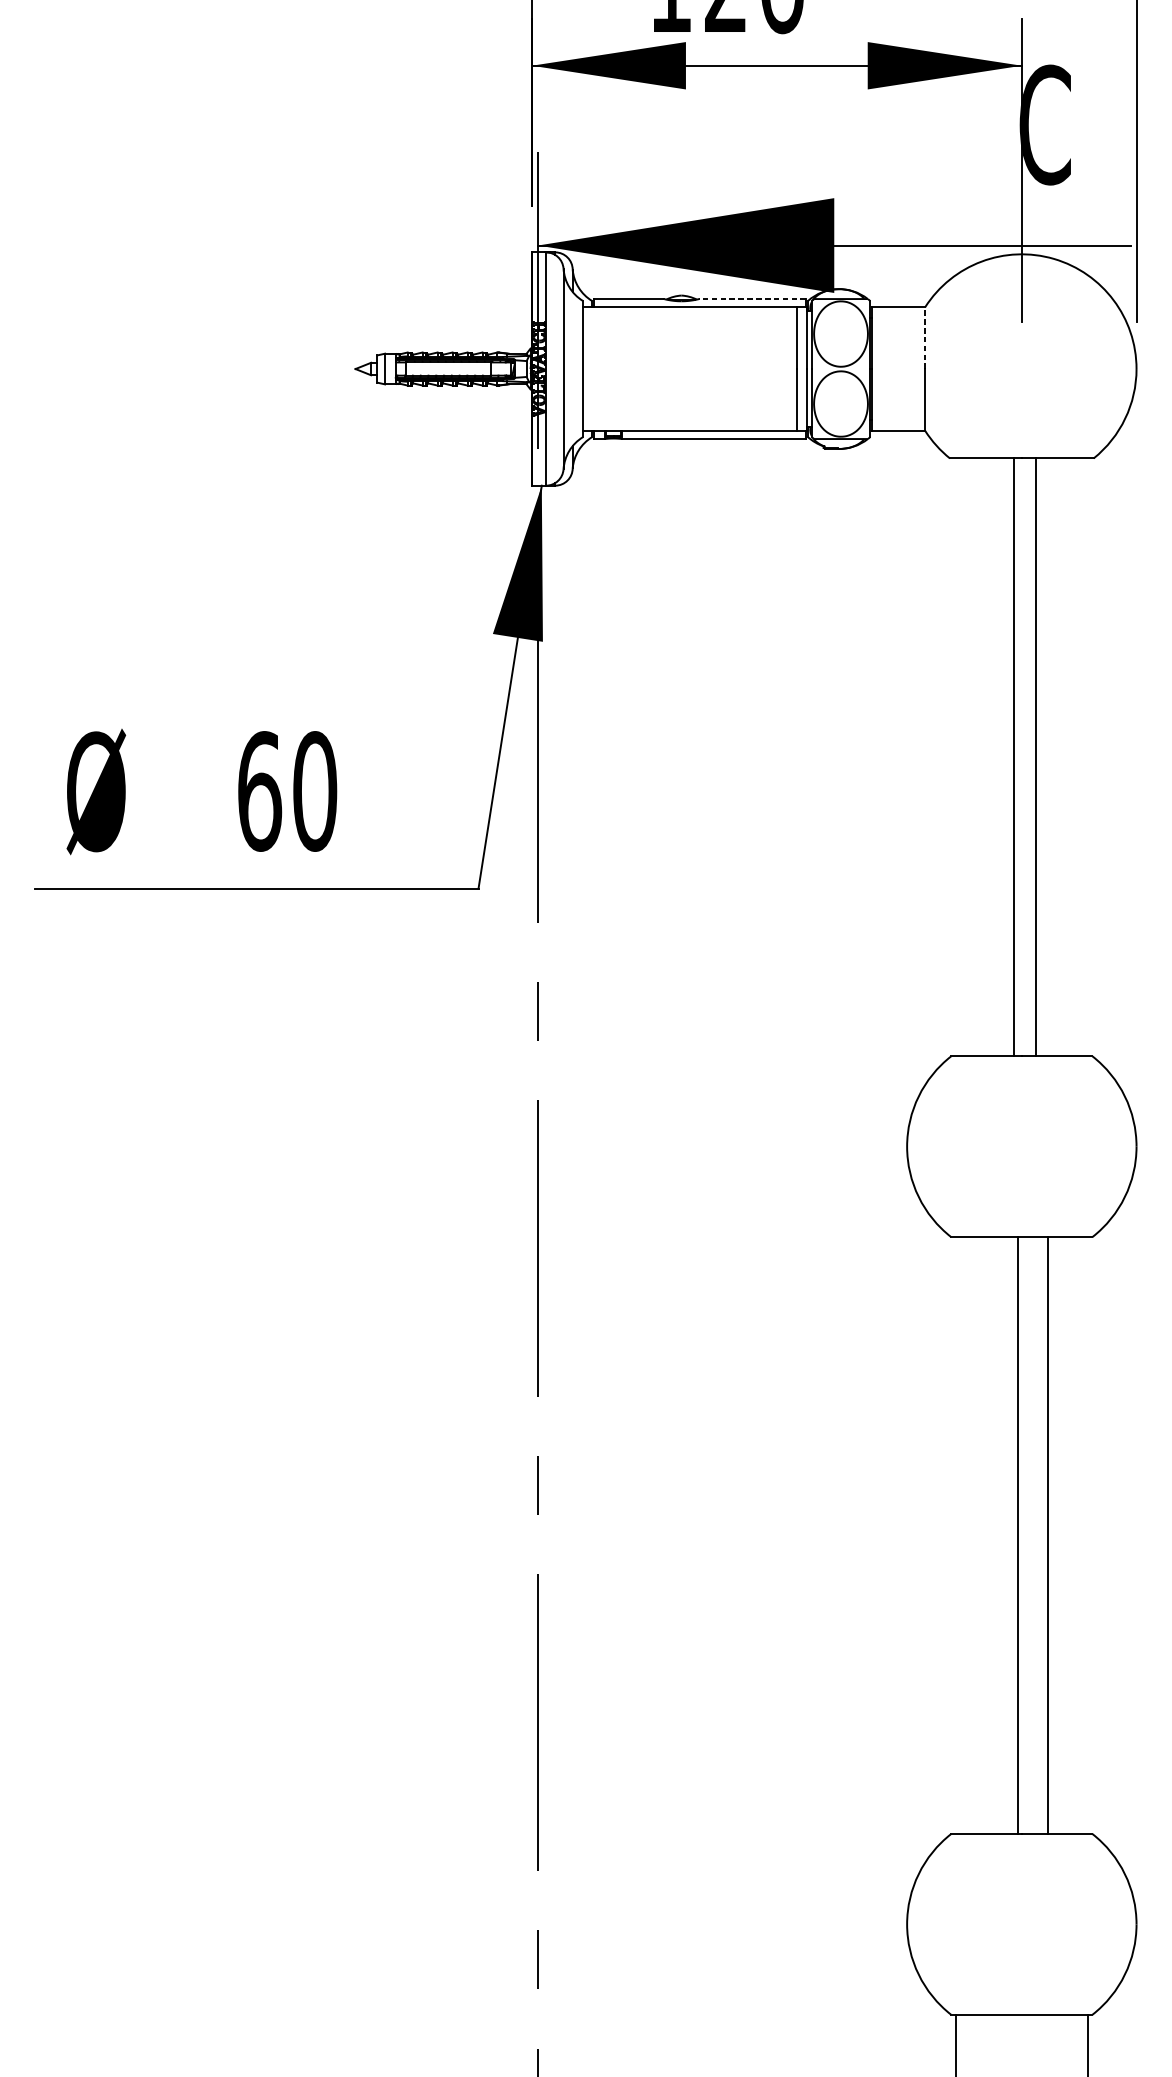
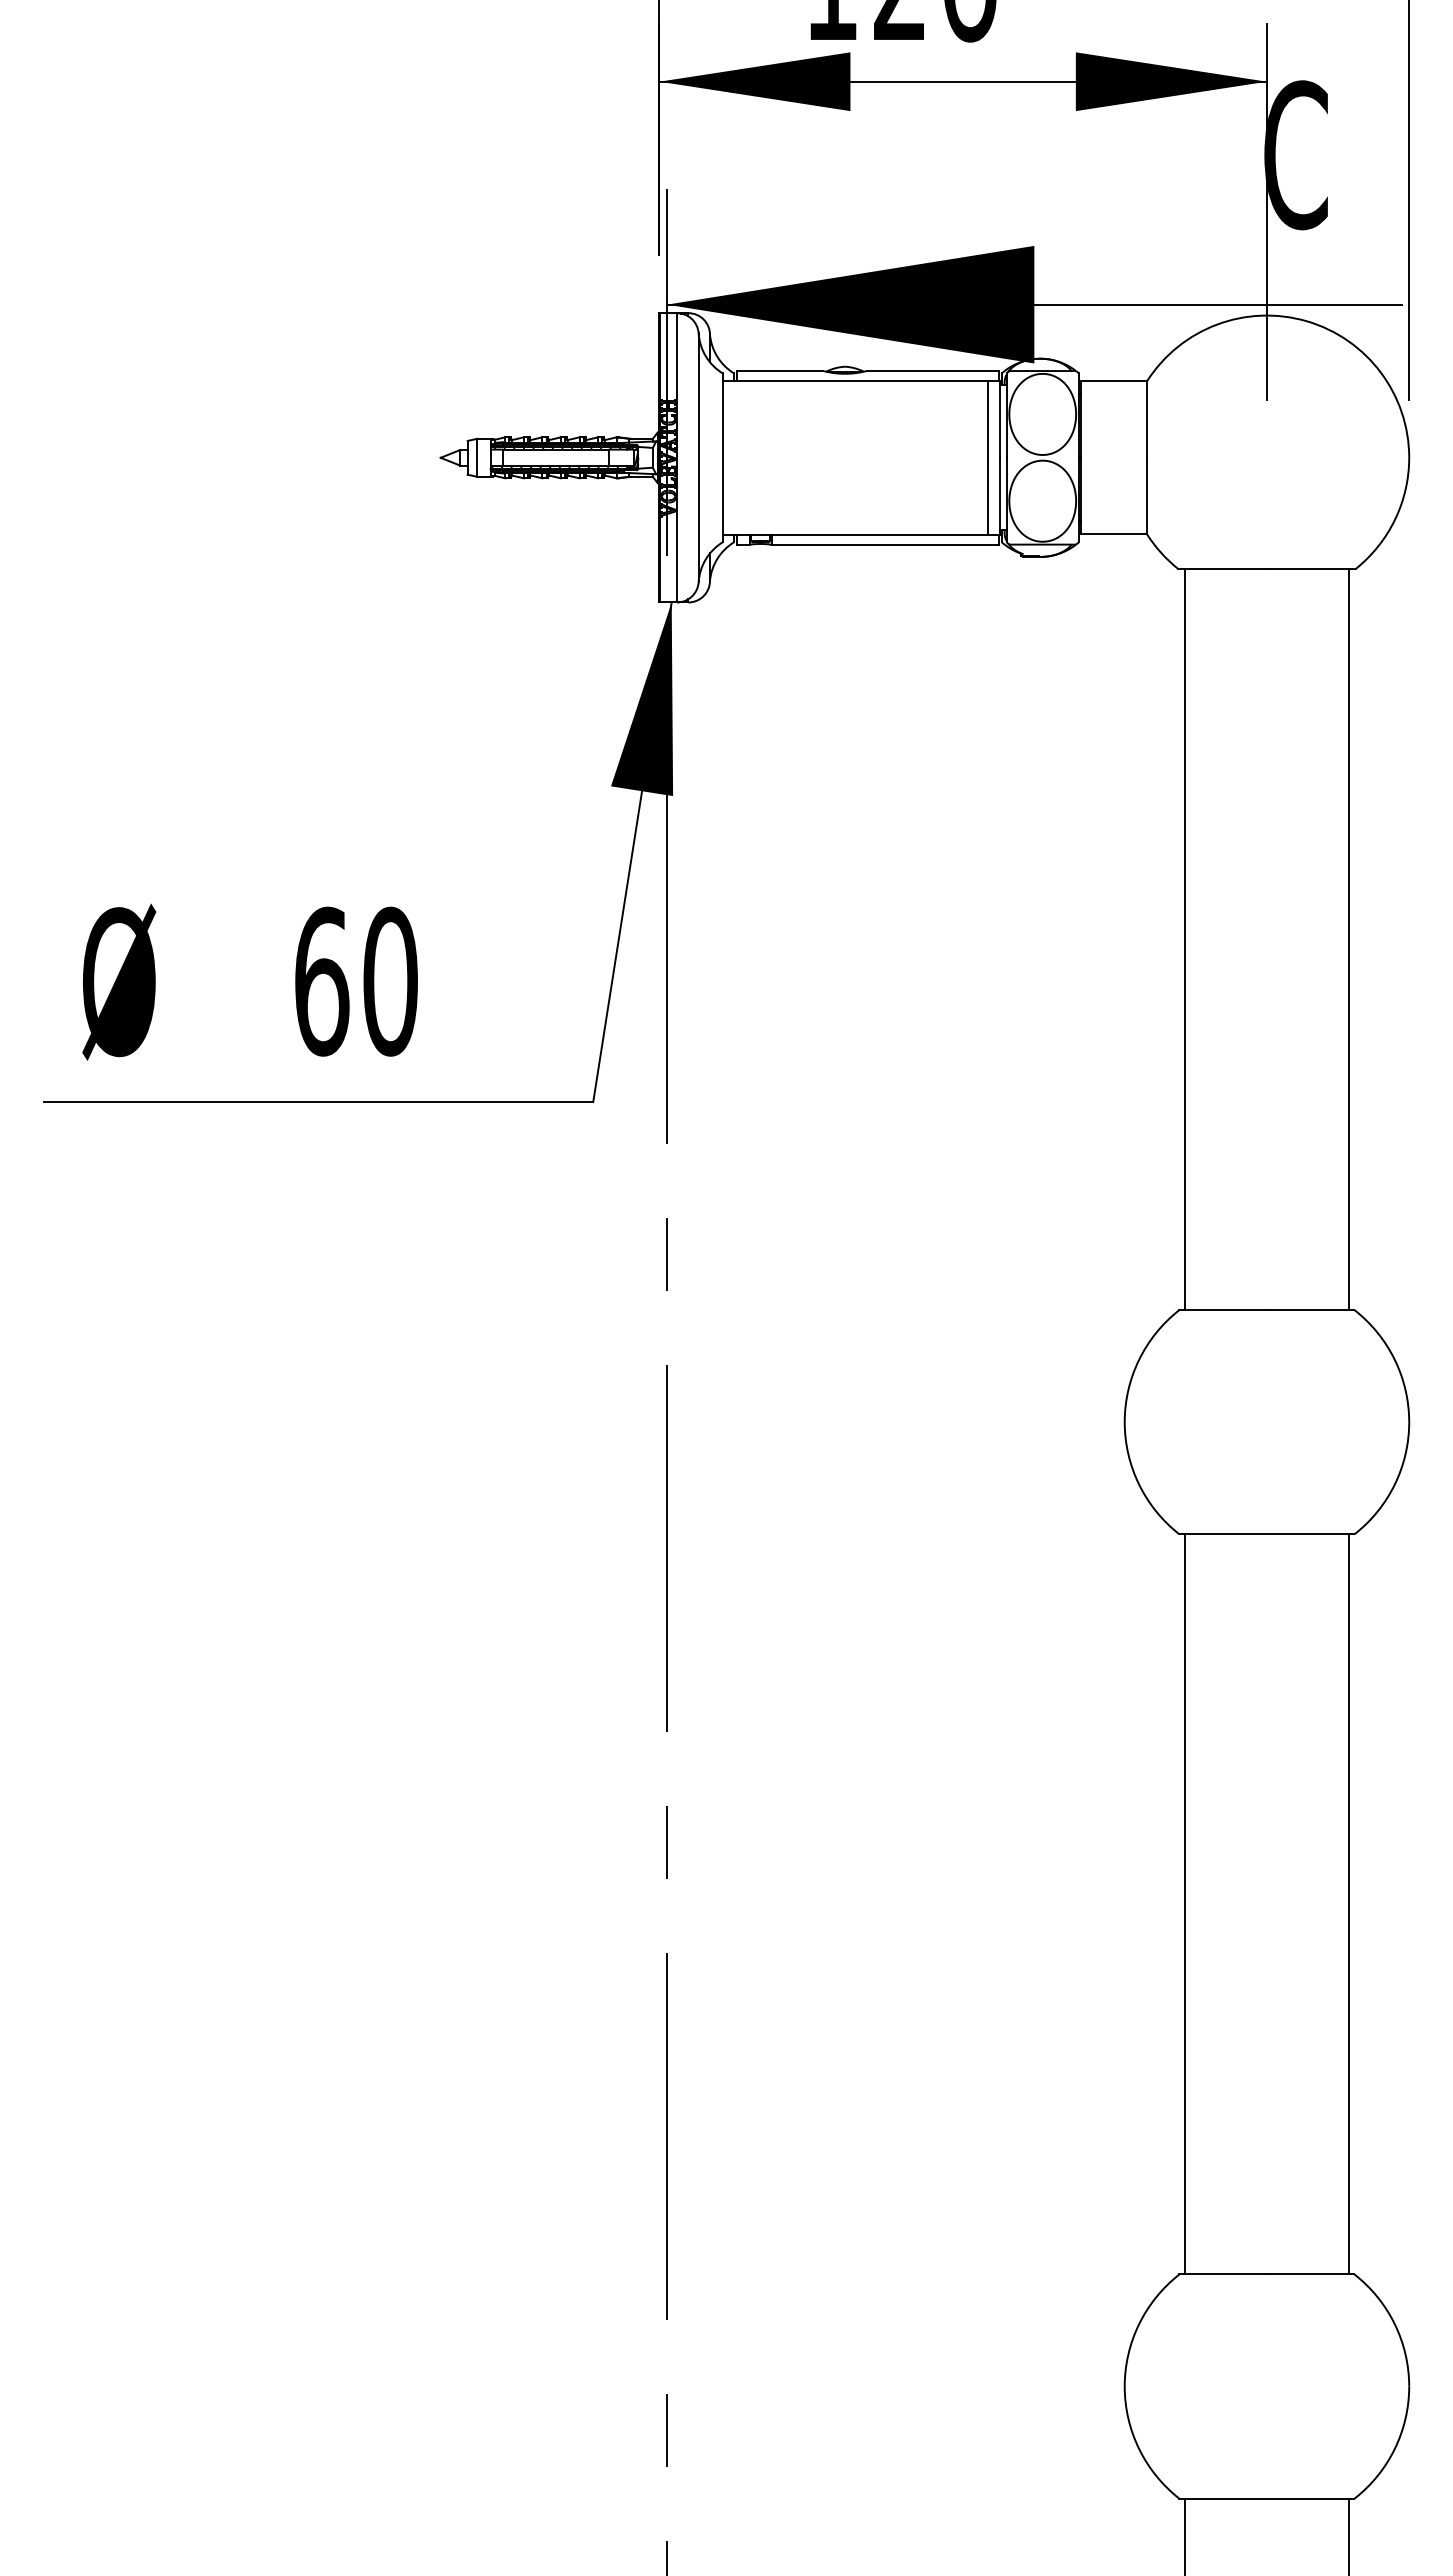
line: (752, 299) -> (932, 371), dashed -> solid
line: (925, 337) -> (1147, 418), dashed -> solid
line: (1013, 757) -> (1184, 939), moved
line: (1035, 757) -> (1348, 939), moved
line: (1017, 1535) -> (1184, 1904), moved
line: (1047, 1535) -> (1348, 1904), moved

